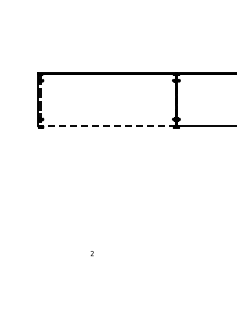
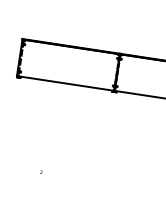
line: (107, 125) -> (65, 83), dashed -> solid

